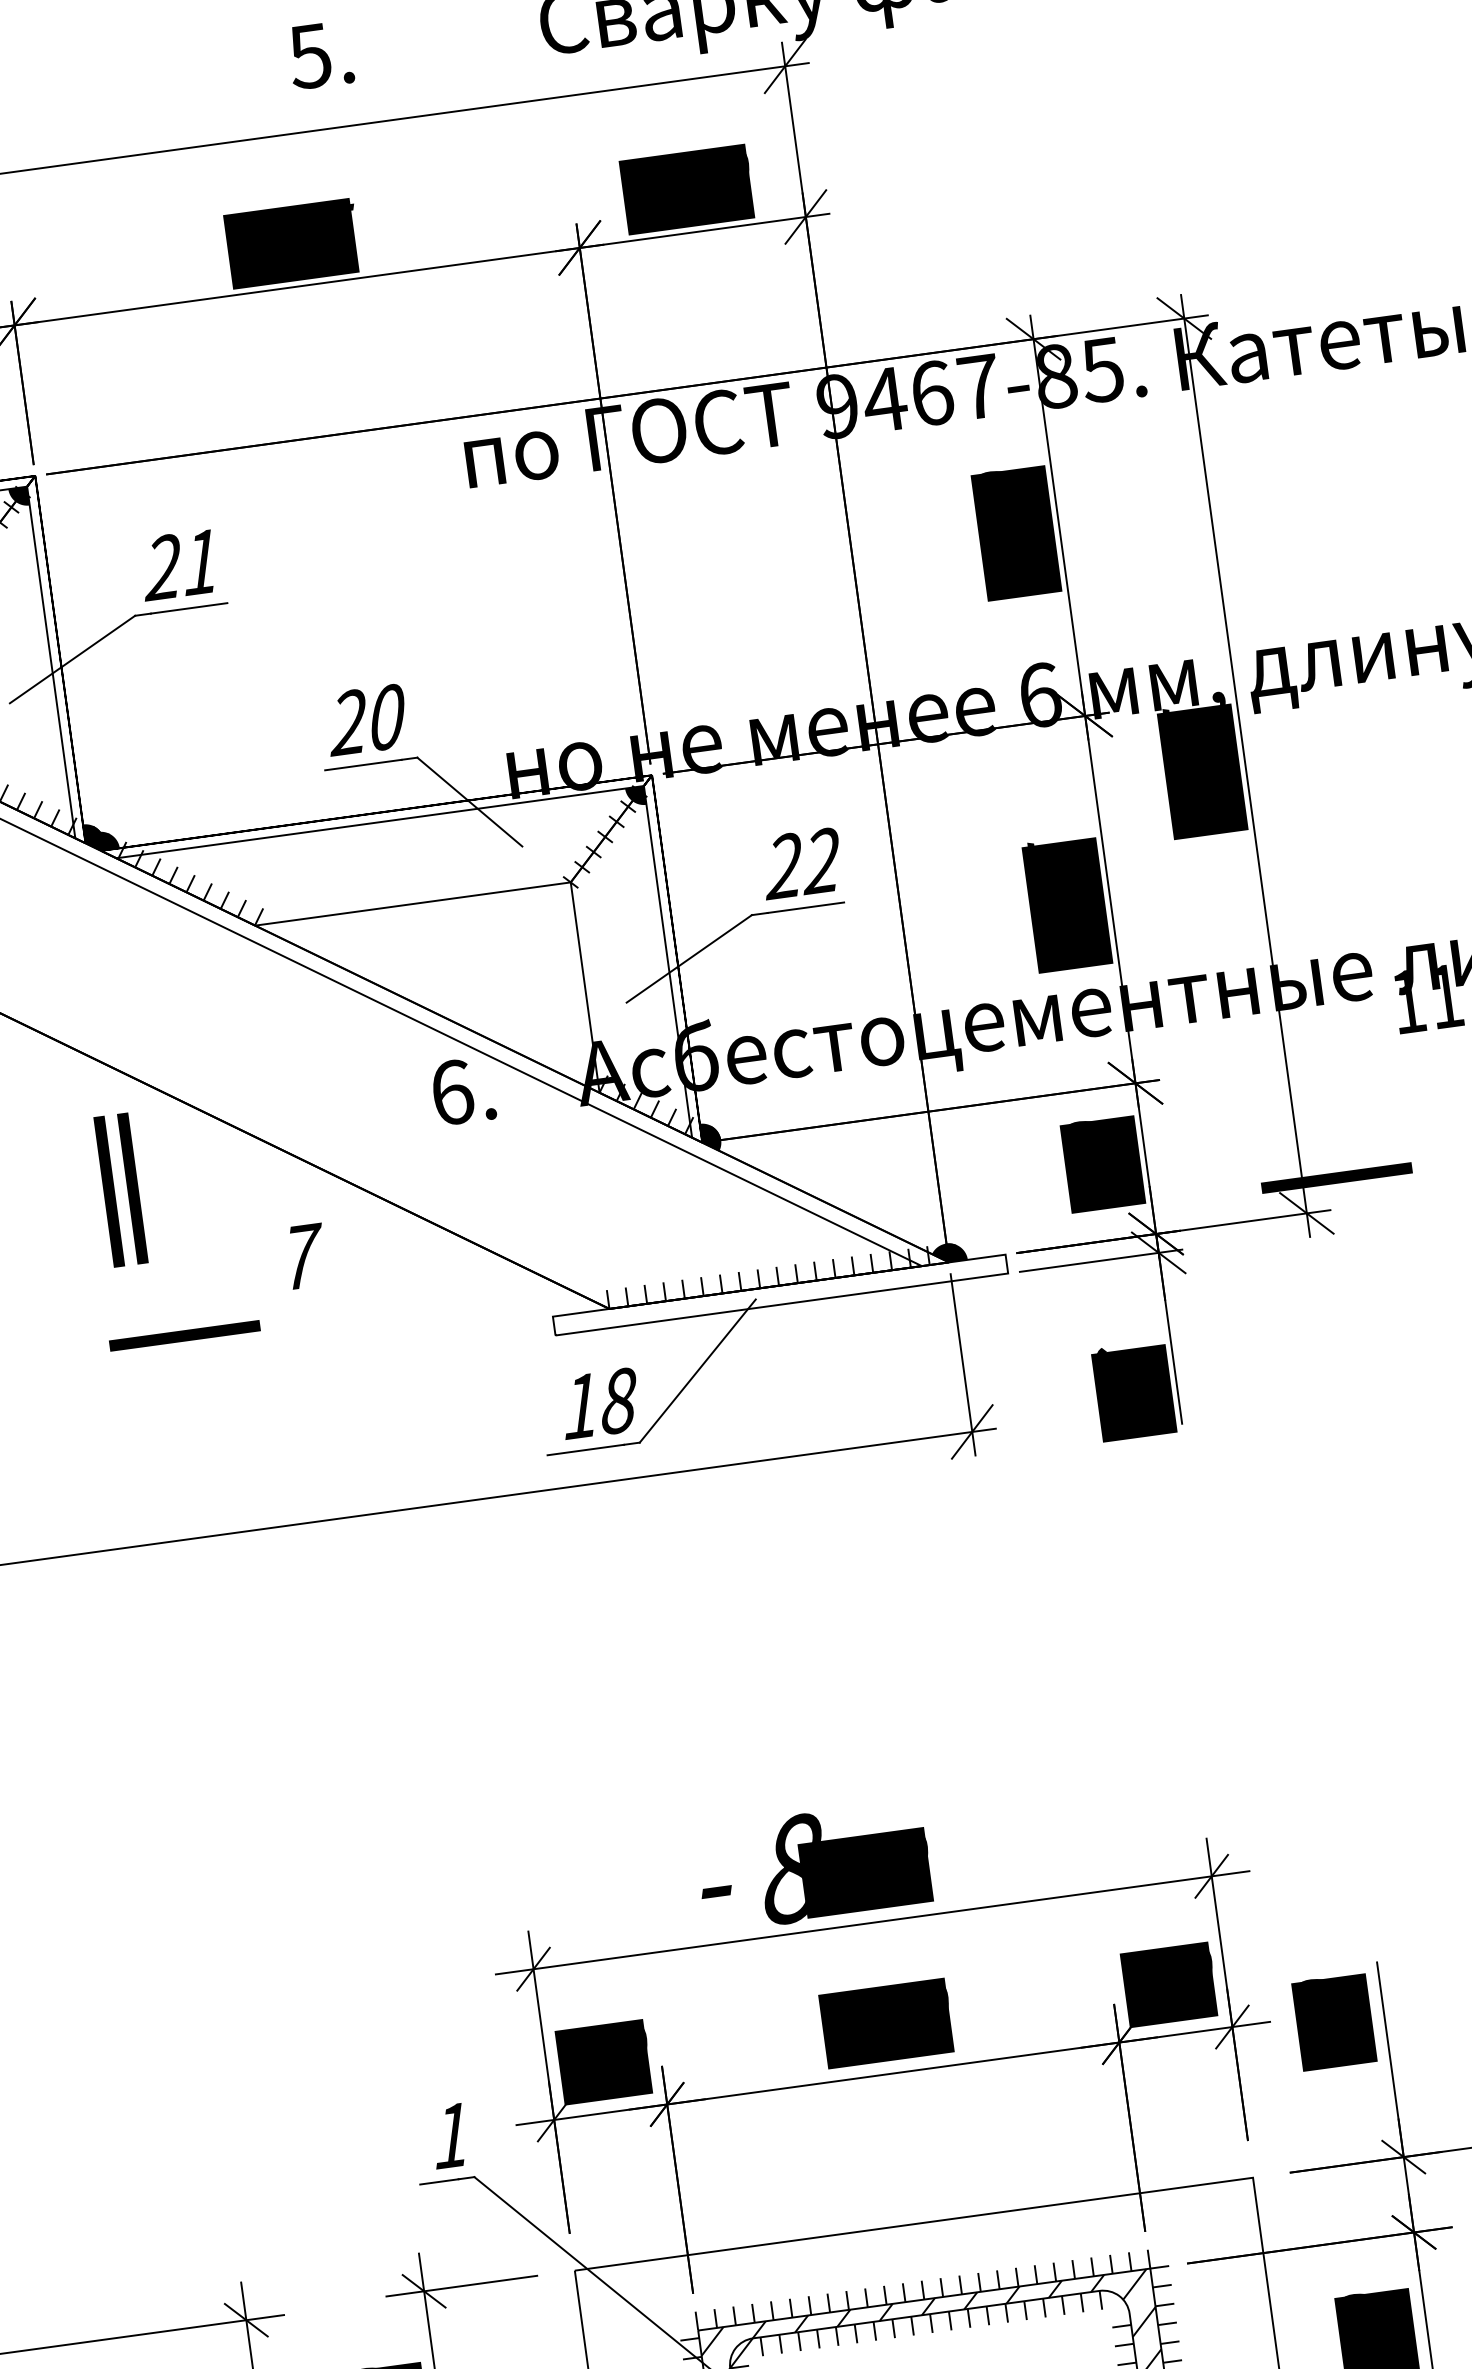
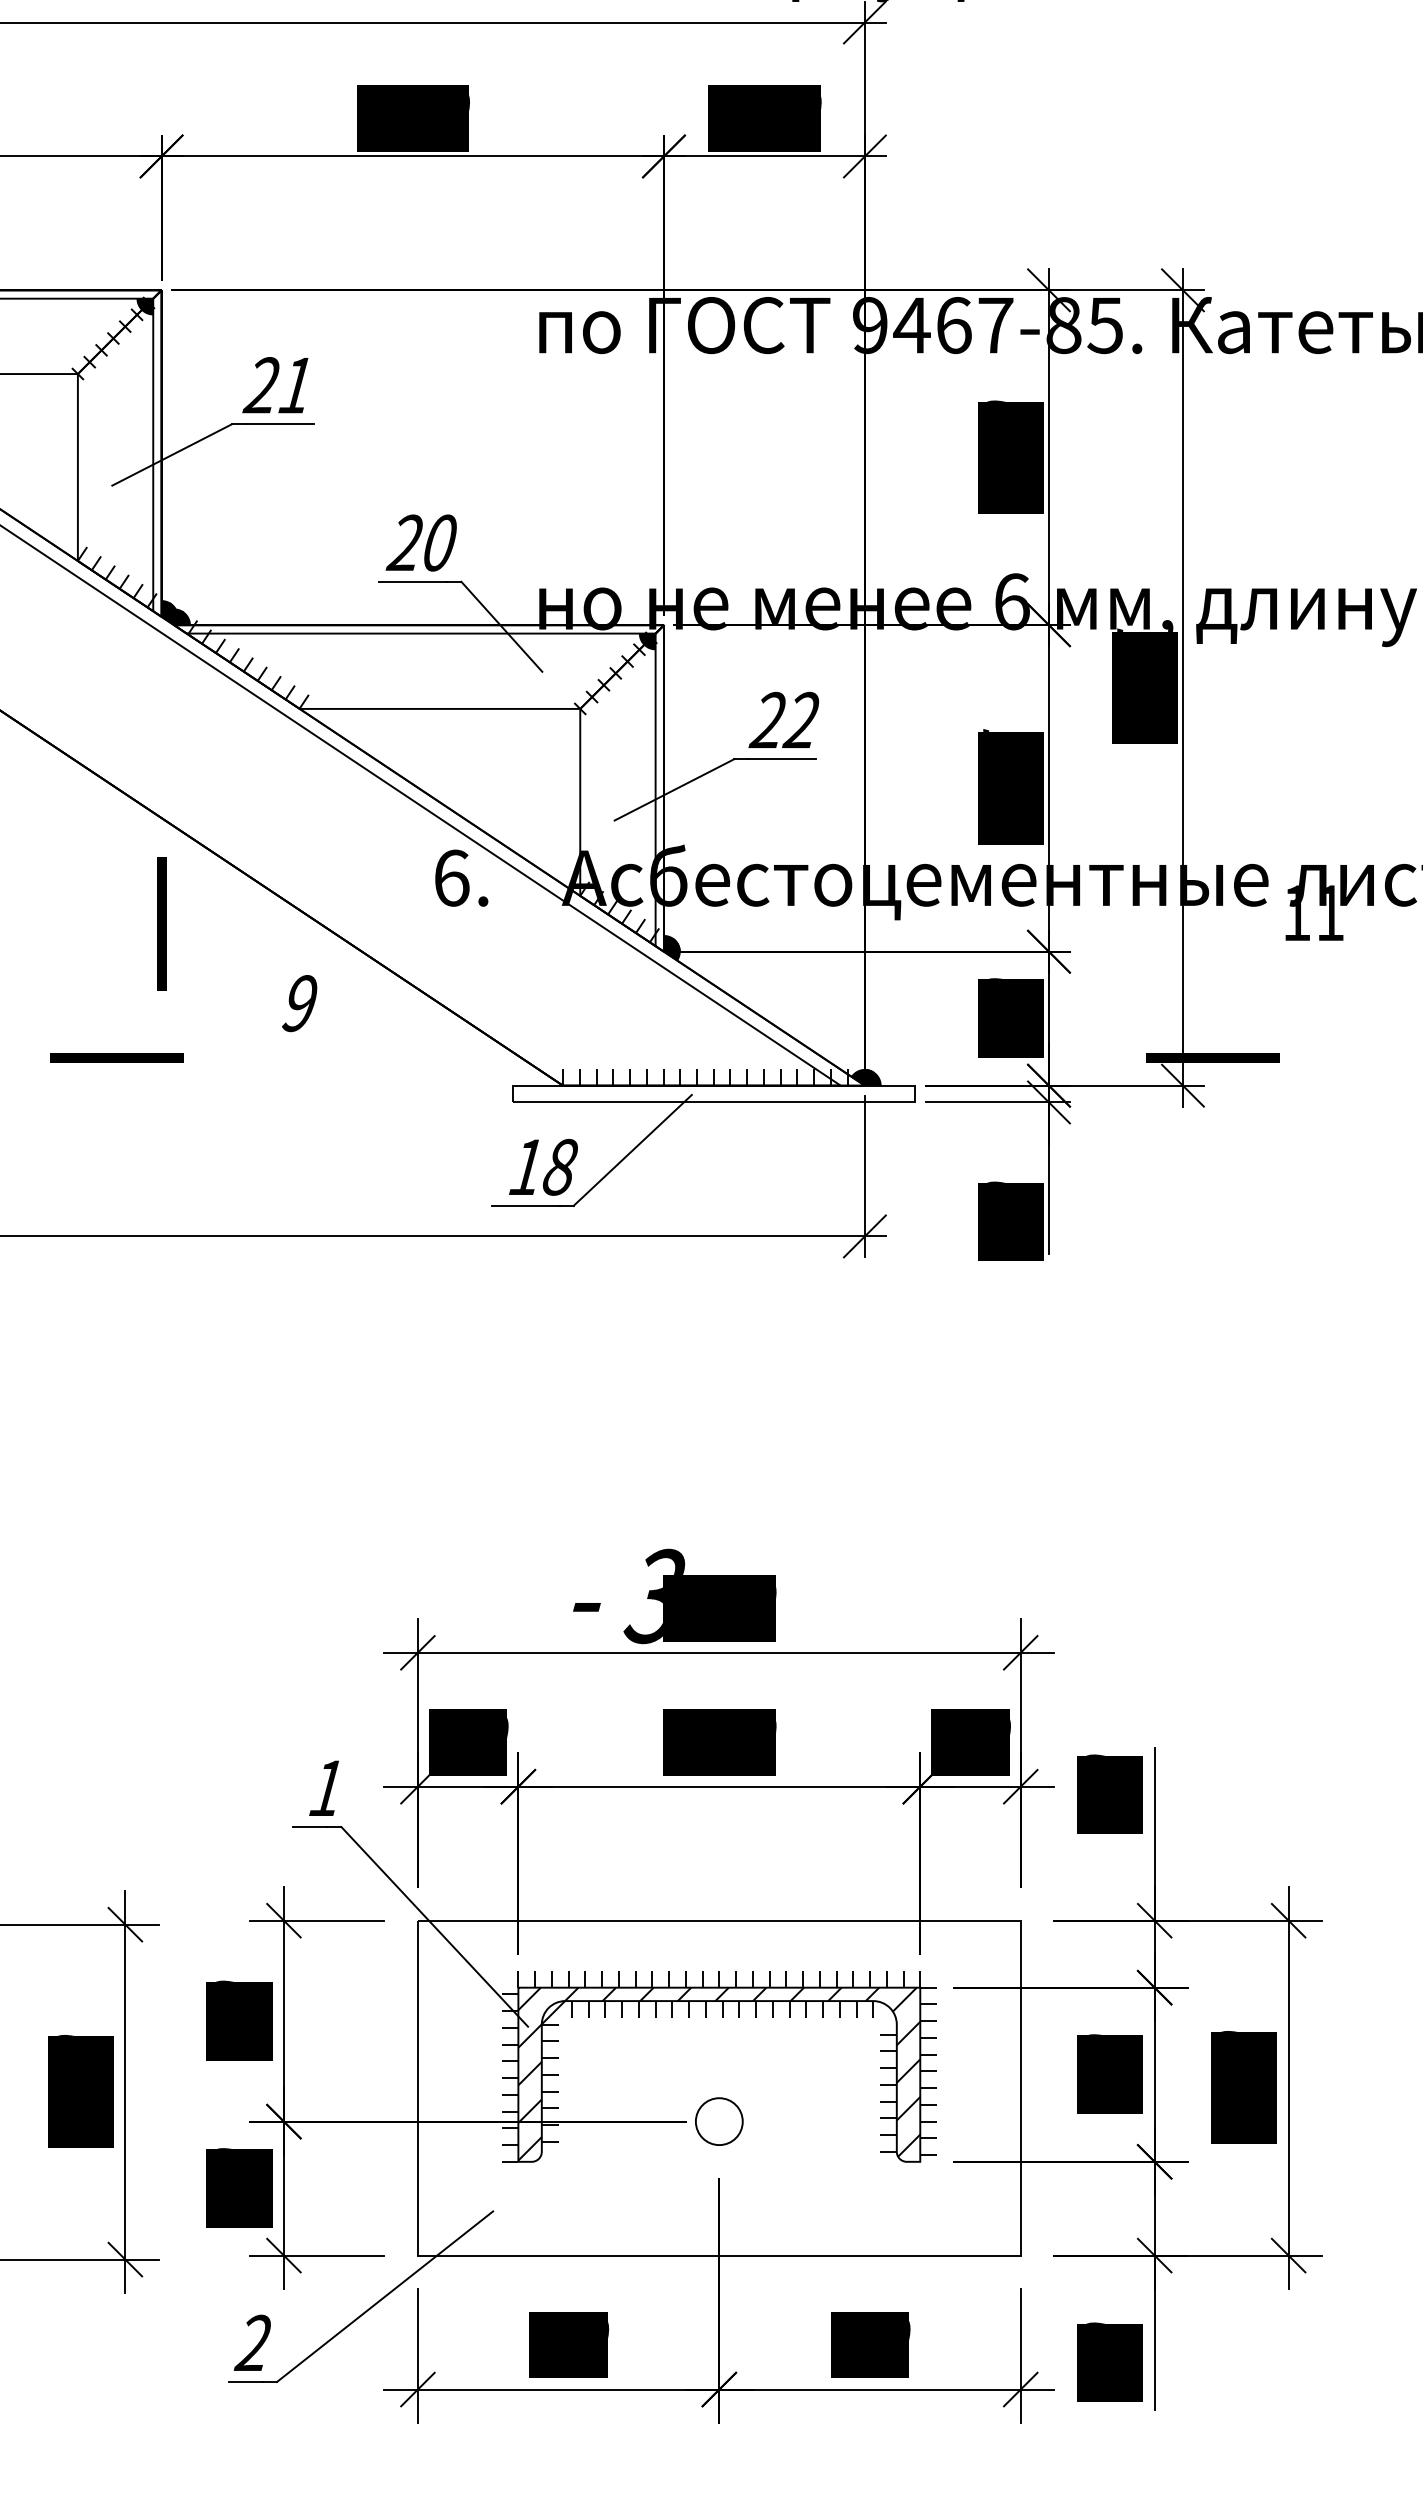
text: (353, 214) -> (470, 100), 285 -> 300
part: (109, 1191) -> (140, 923), removed
text: (303, 1256) -> (302, 1003), 7 -> 9
part: (183, 1334) -> (116, 1057), moved
text: (1108, 1349) -> (993, 1180), 16 -> 10
text: (791, 1869) -> (654, 1596), 8 -> 3

